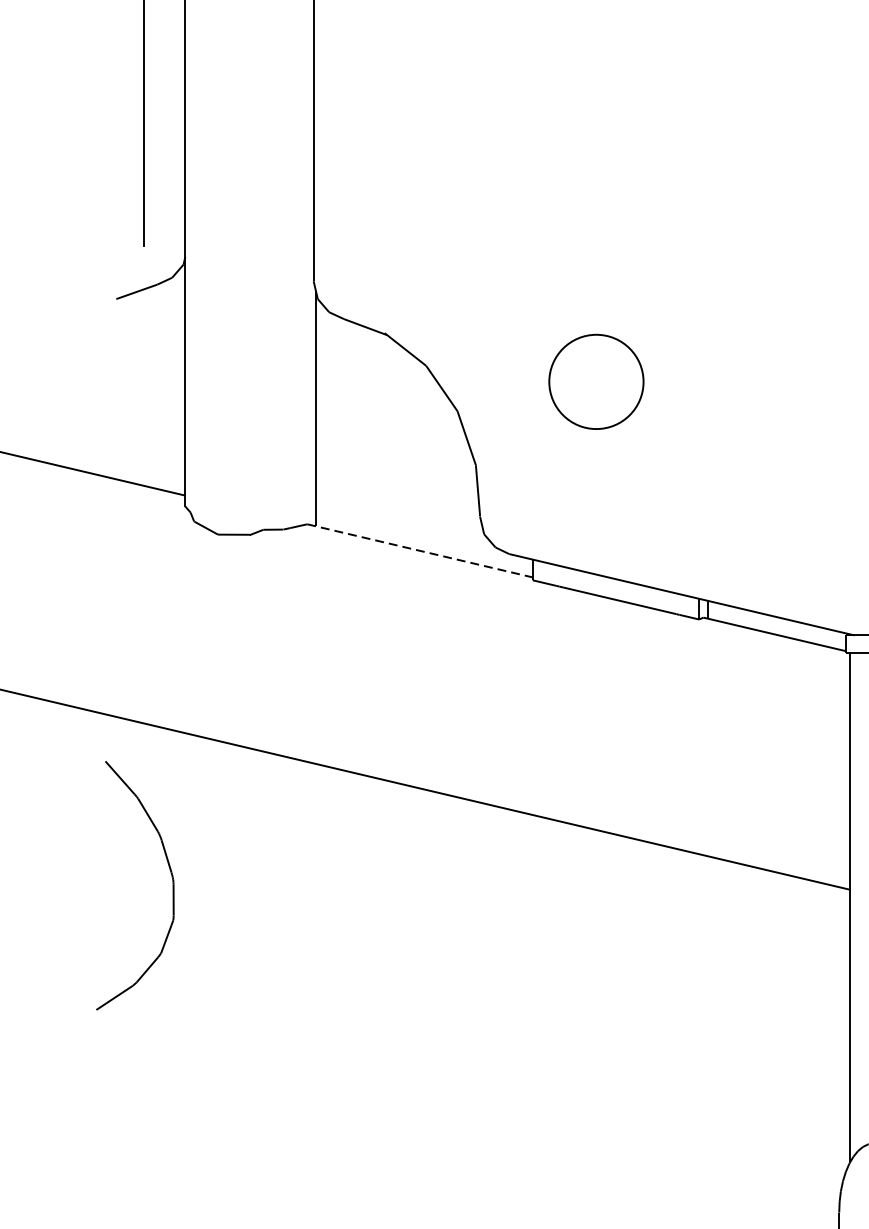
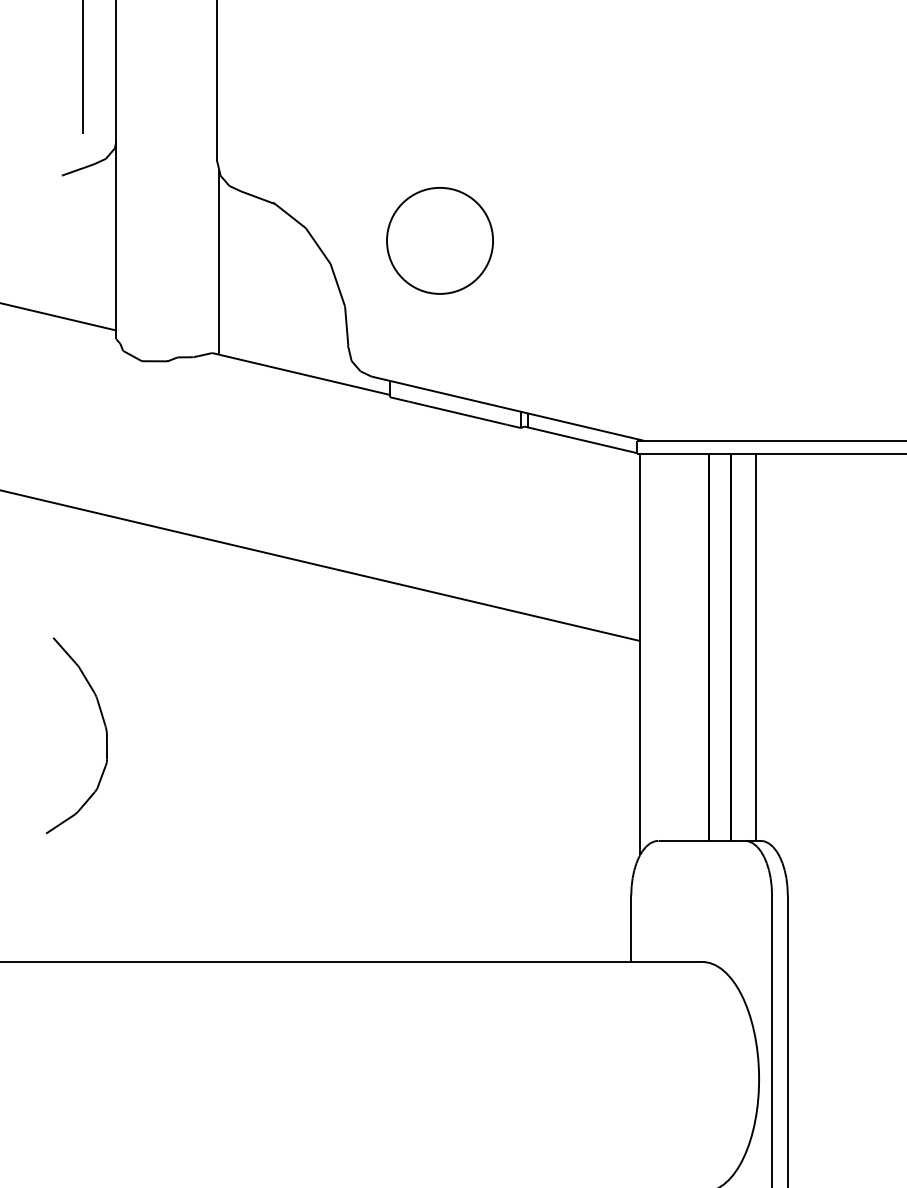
circle: (595, 381) -> (439, 240), size x1.43
line: (420, 551) -> (301, 374), dashed -> solid
part: (171, 881) -> (105, 732), moved

